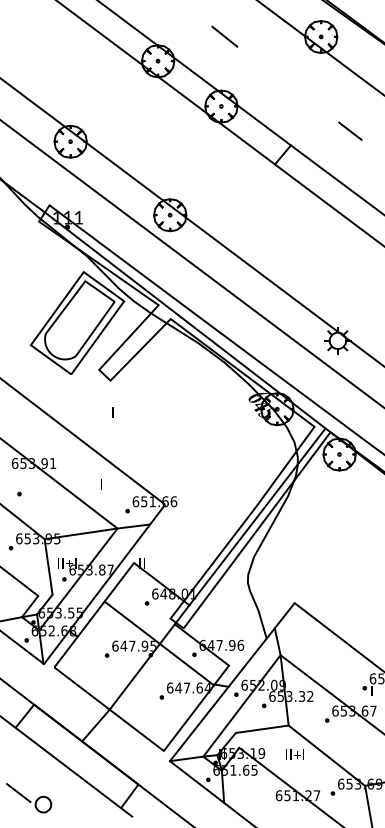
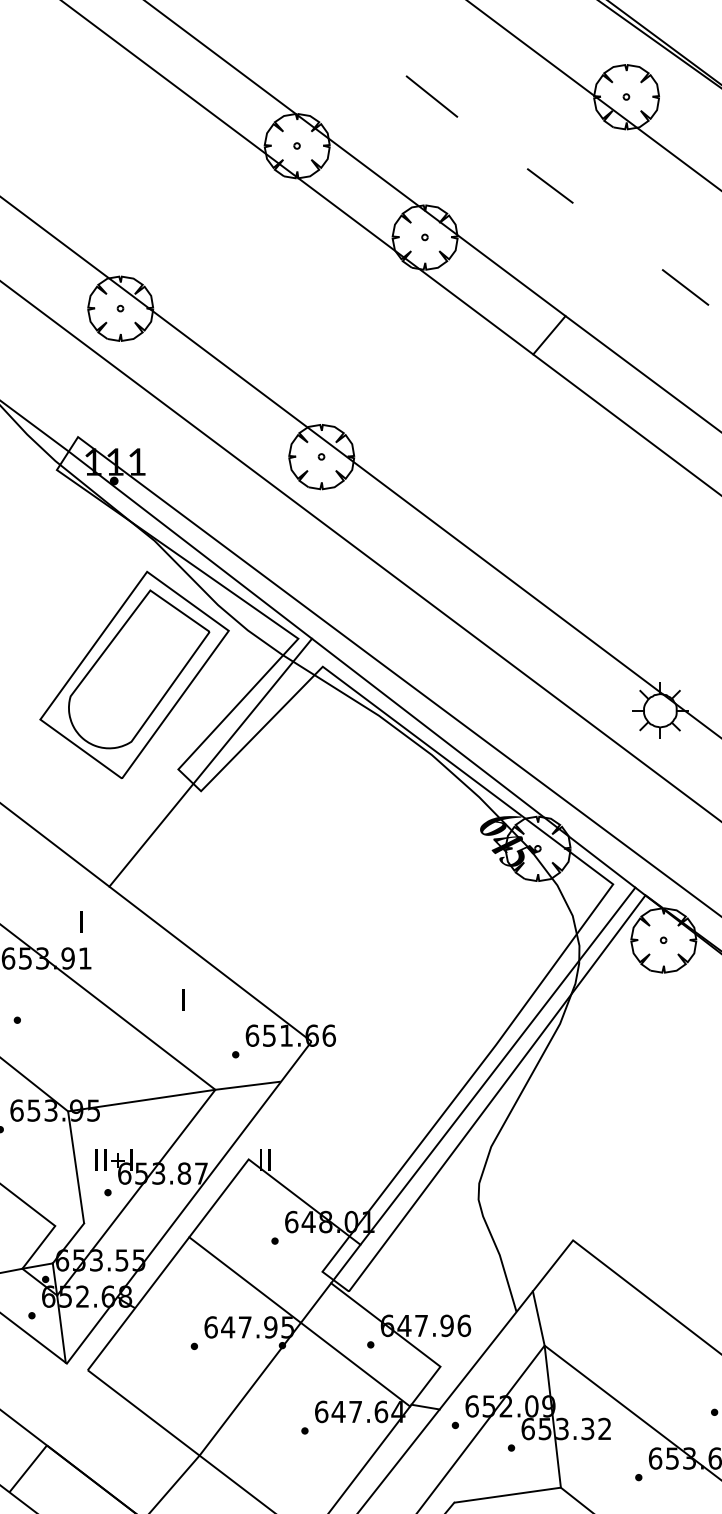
line: (283, 80) -> (550, 184), added
line: (115, 366) -> (211, 762), added
text: (112, 412) -> (79, 922), moved

